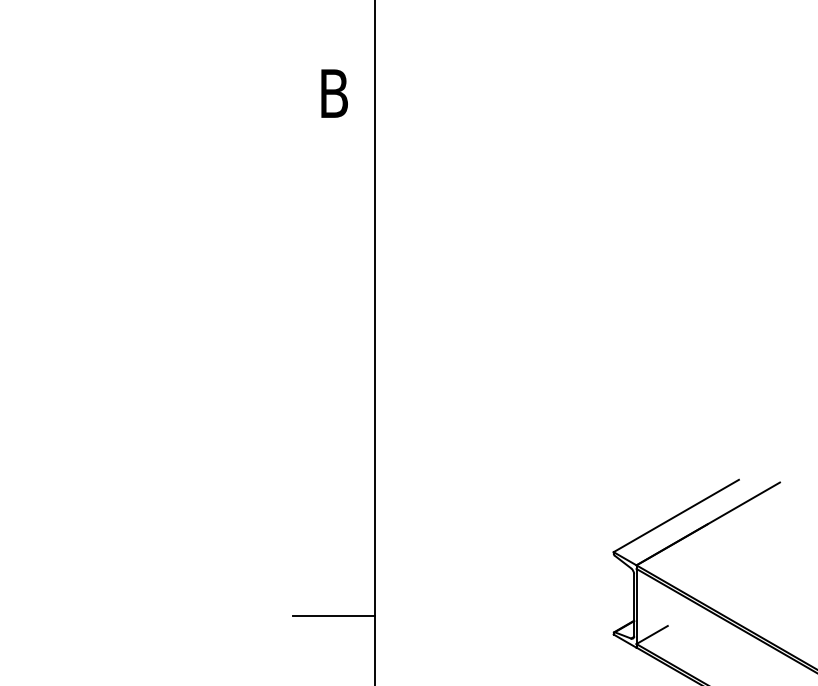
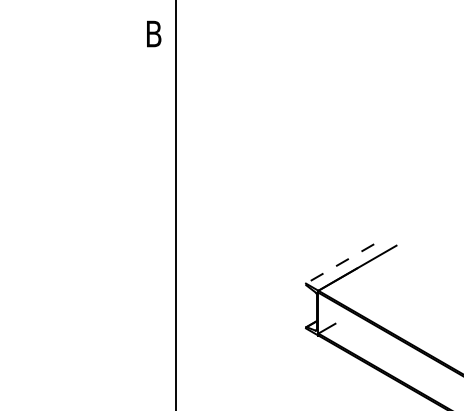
line: (675, 517) -> (339, 264), solid -> dashed
line: (333, 616) -> (153, 318), removed

